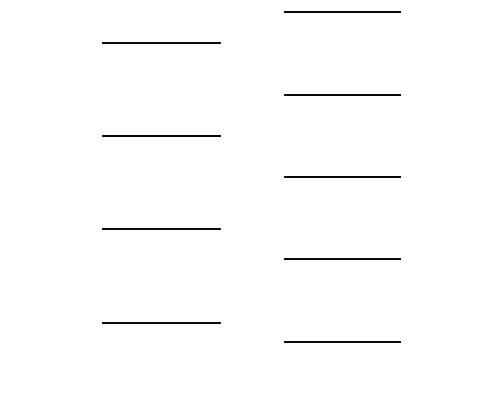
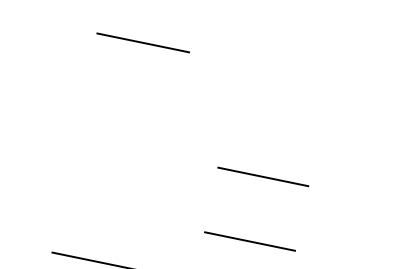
line: (342, 12) -> (289, 48), removed
line: (342, 94) -> (276, 112), removed
line: (161, 136) -> (128, 116), removed
line: (161, 229) -> (113, 189), removed

